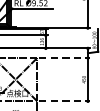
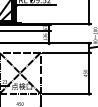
line: (65, 57) -> (67, 52), dashed -> solid
line: (65, 100) -> (67, 93), dashed -> solid

